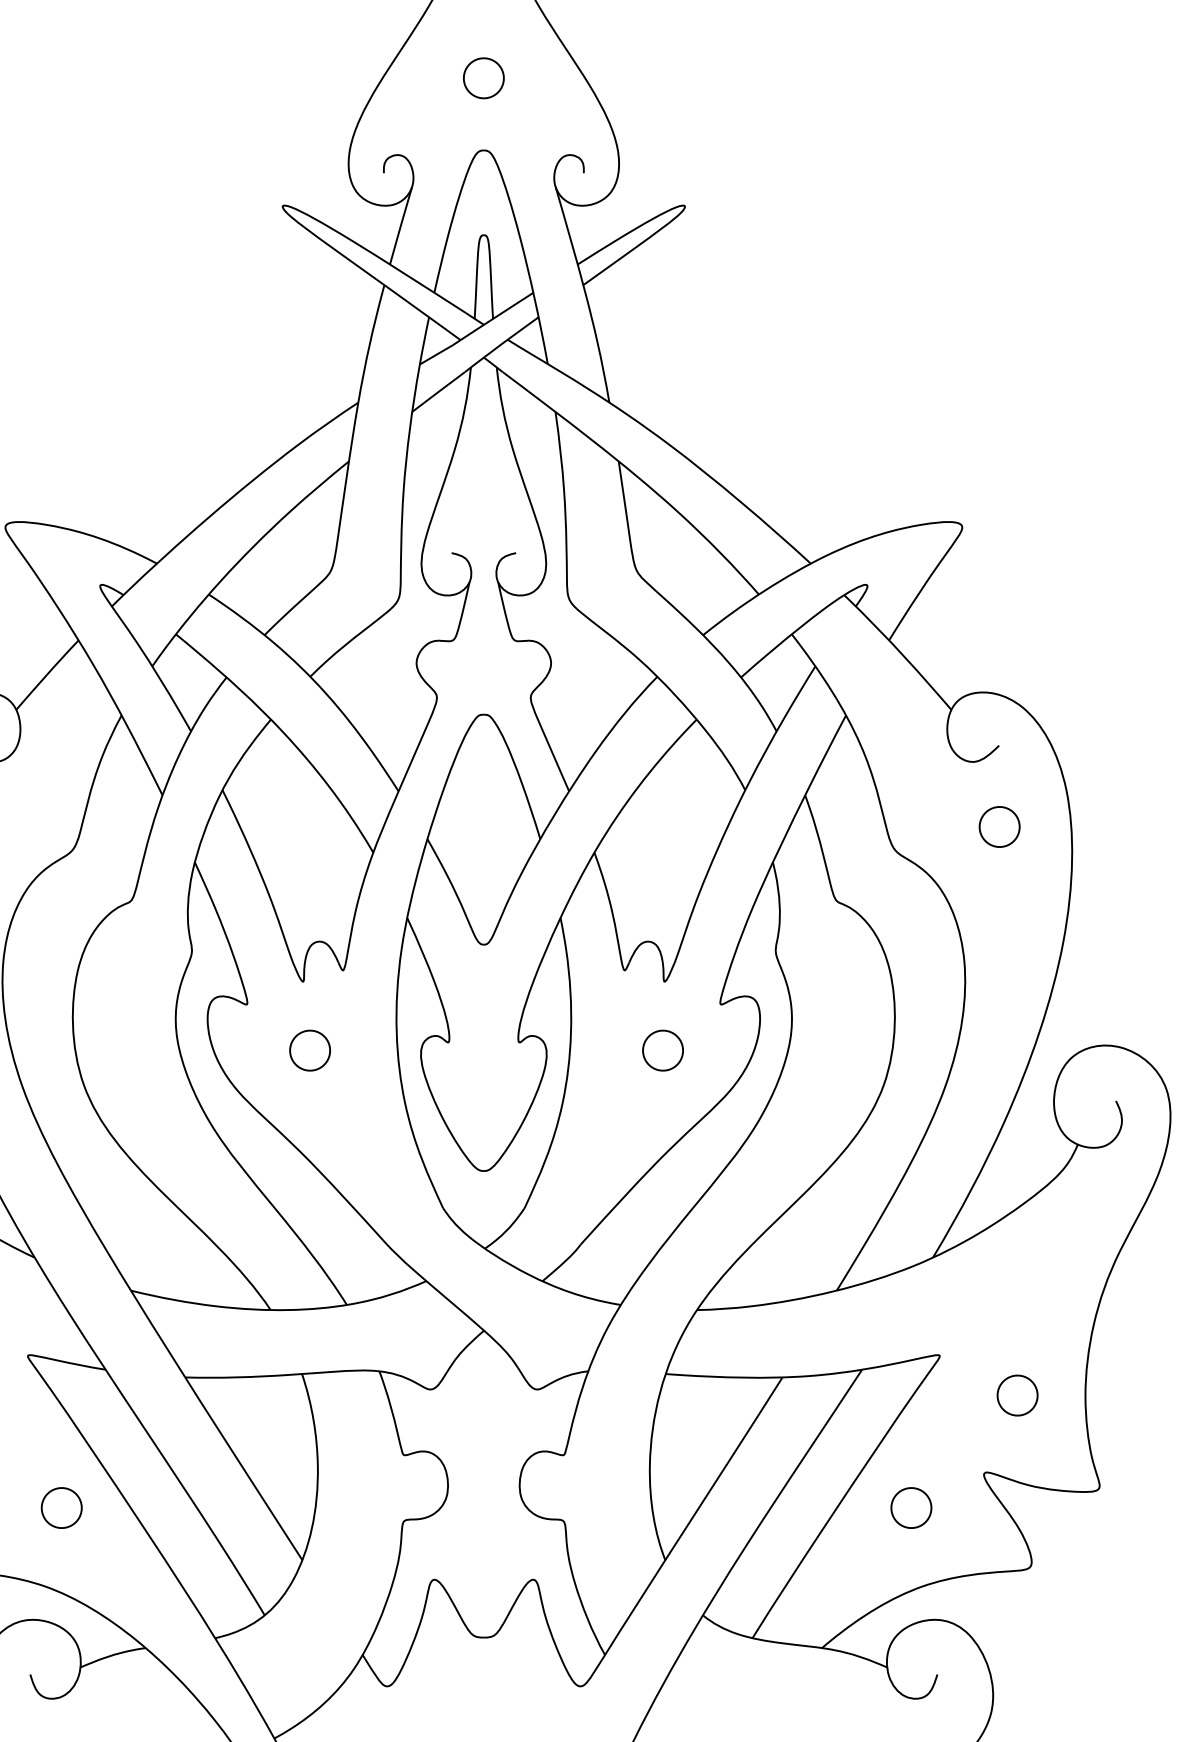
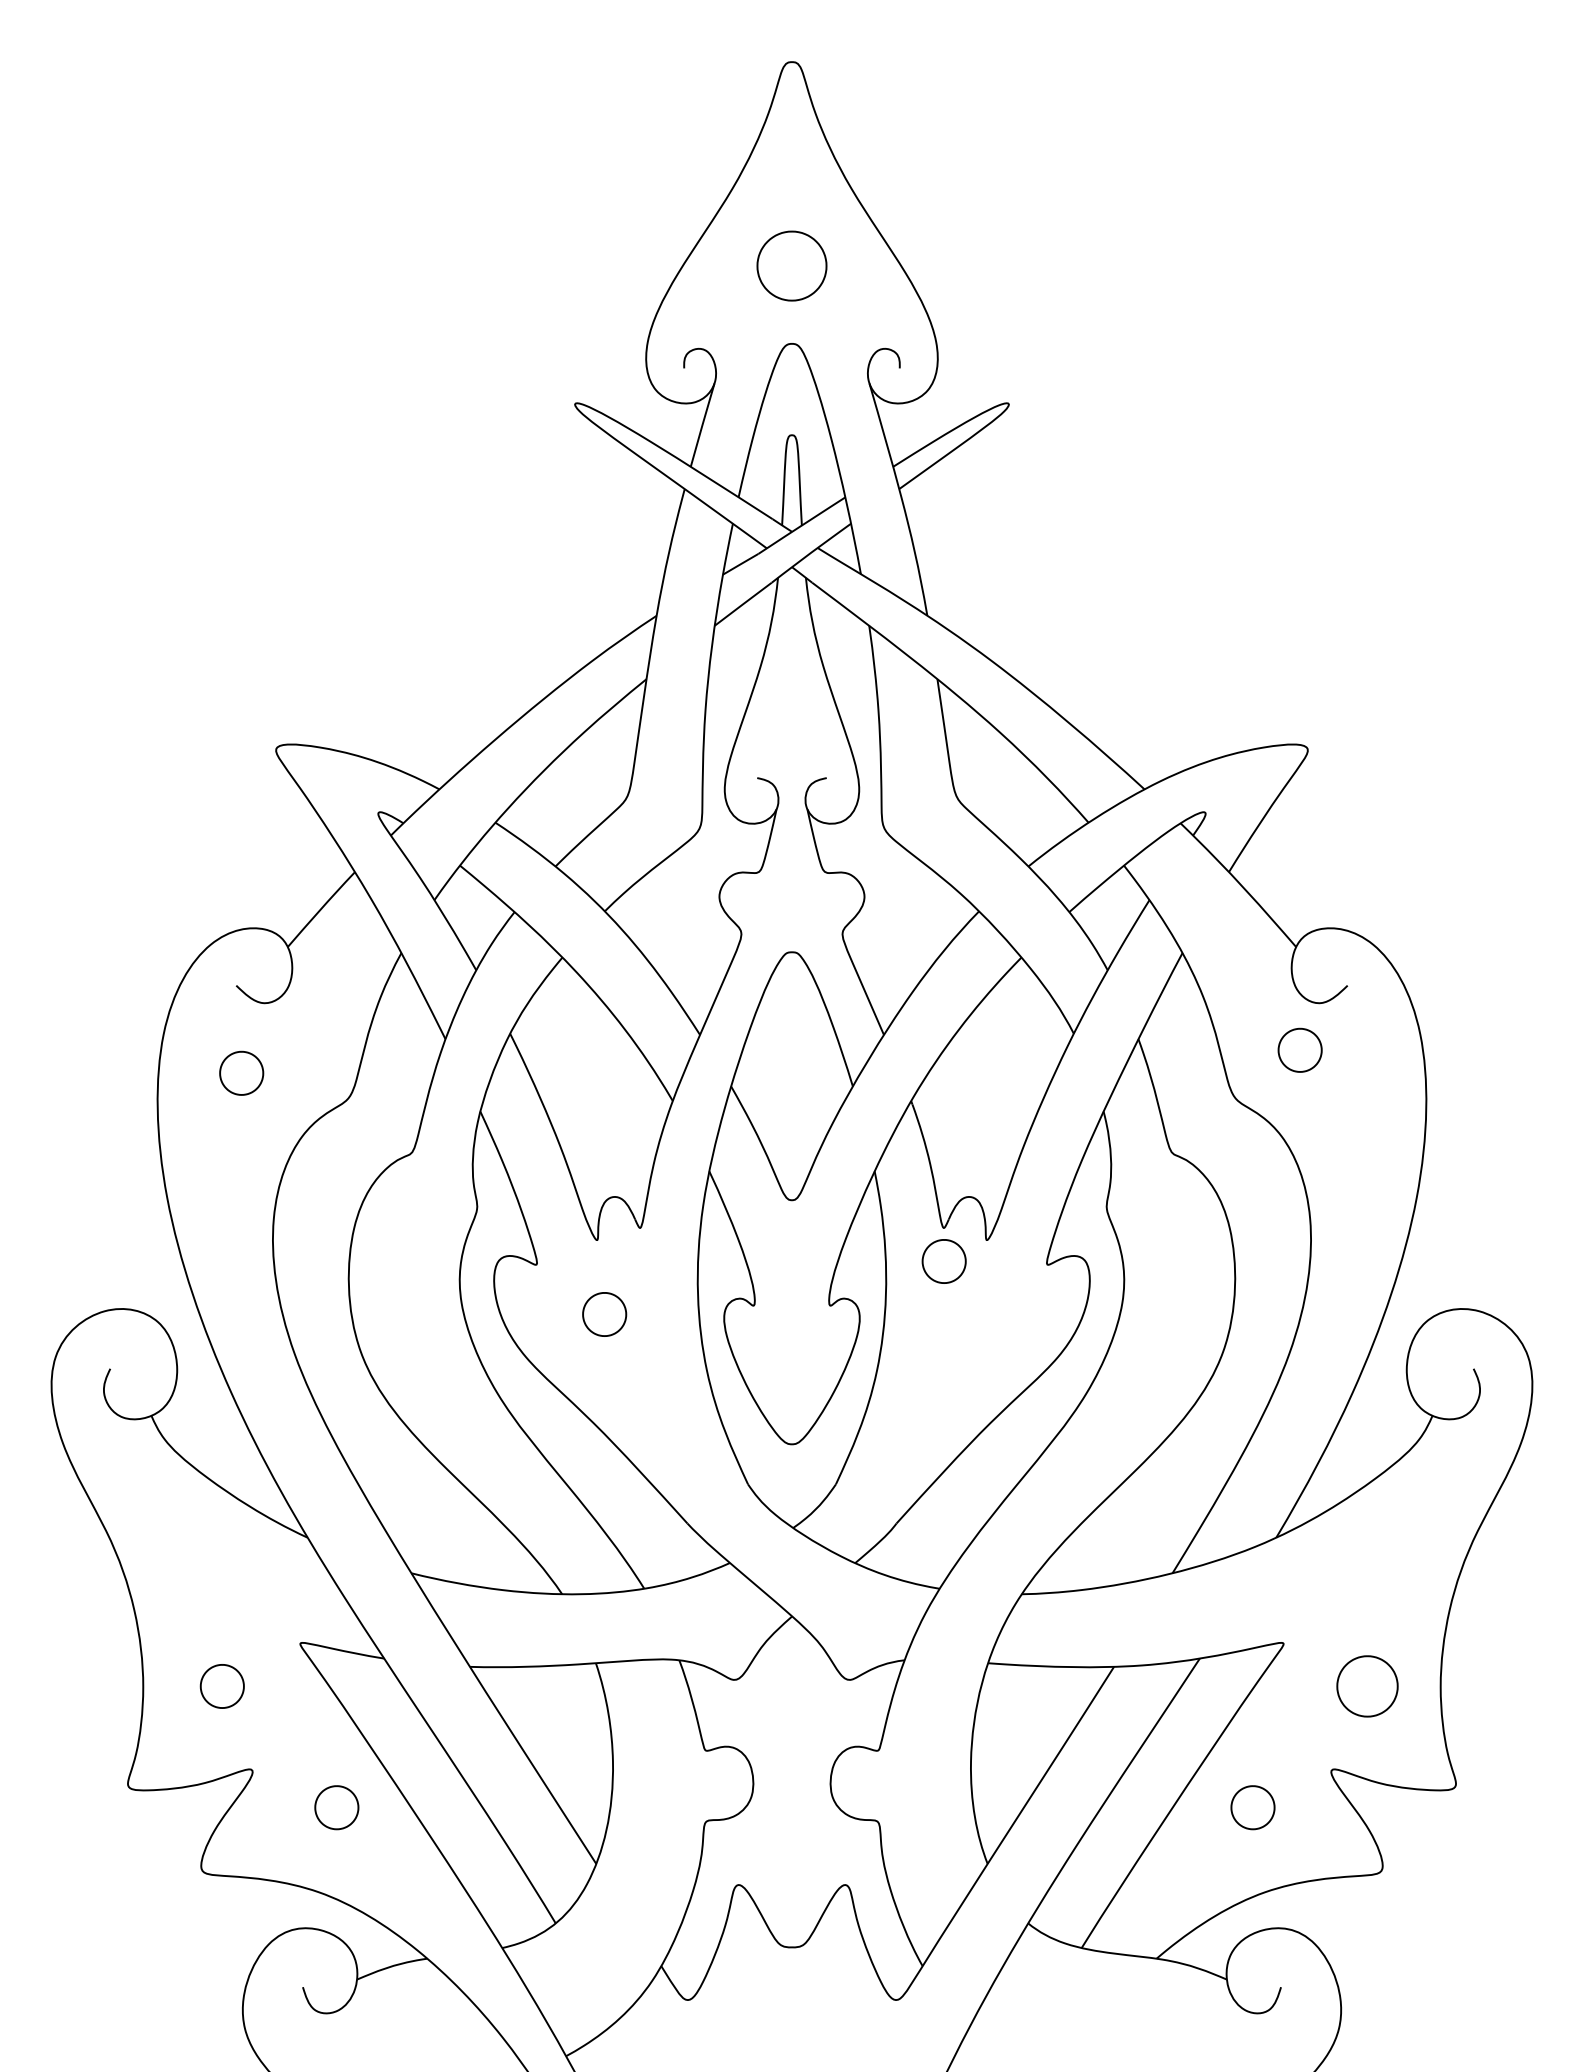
part: (483, 77) -> (791, 265), size x1.6
part: (999, 826) -> (1299, 1049), moved
part: (662, 1050) -> (943, 1261), moved
part: (1017, 1395) -> (1367, 1686), size x1.4

